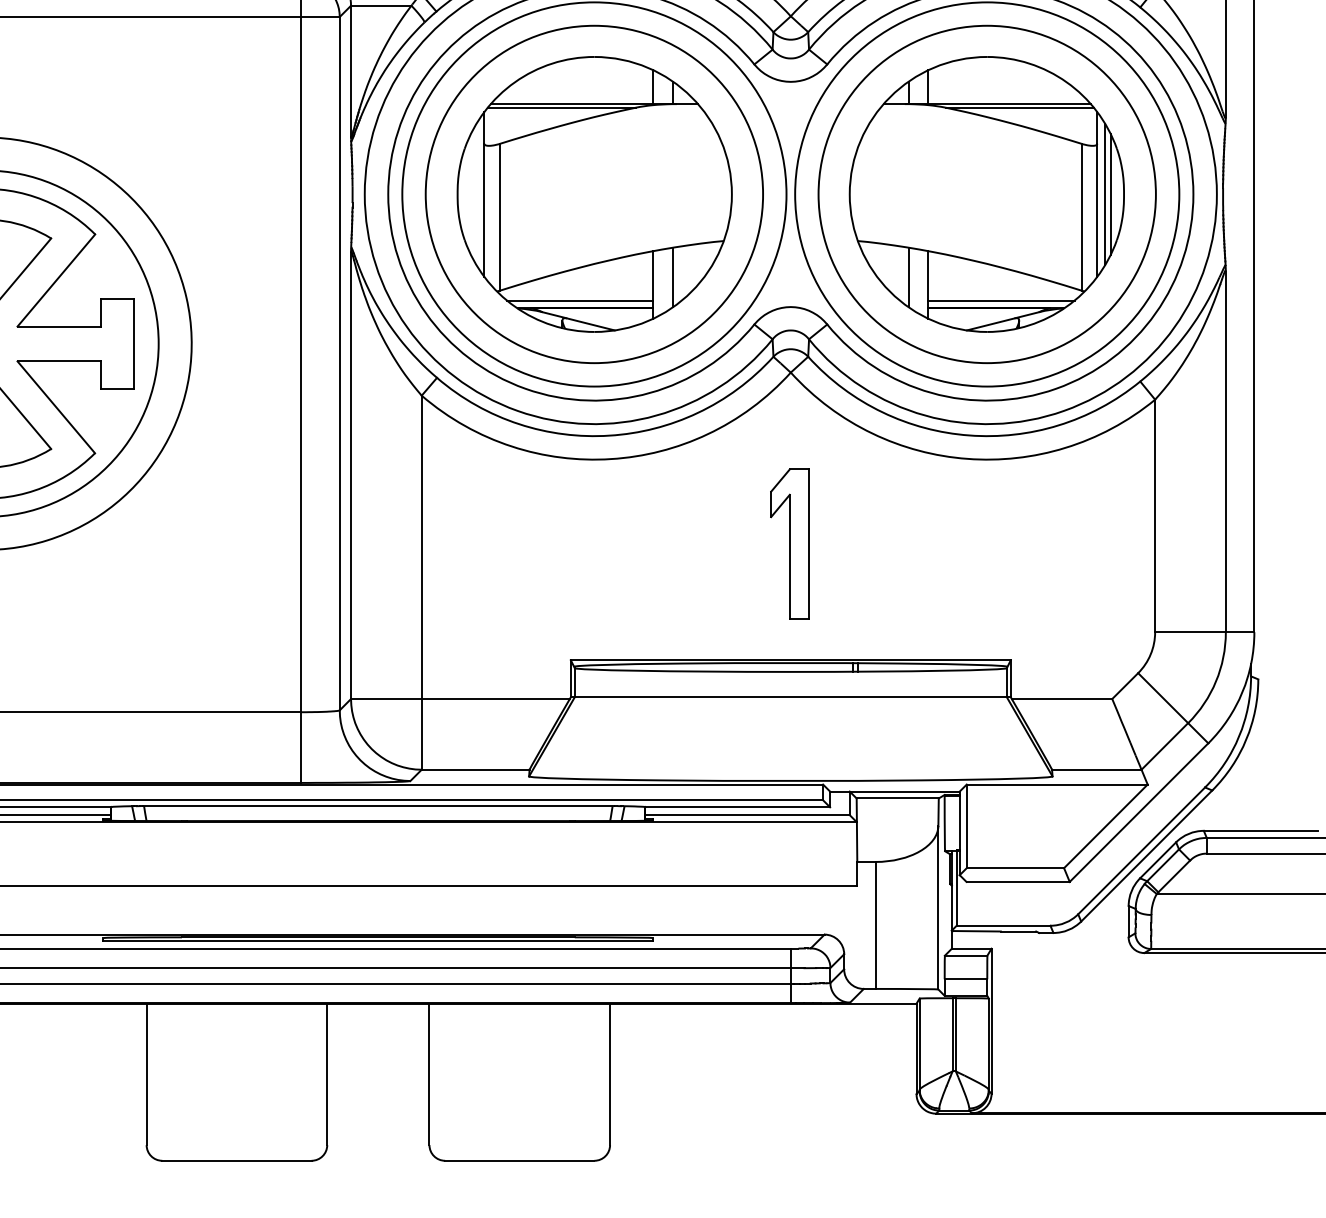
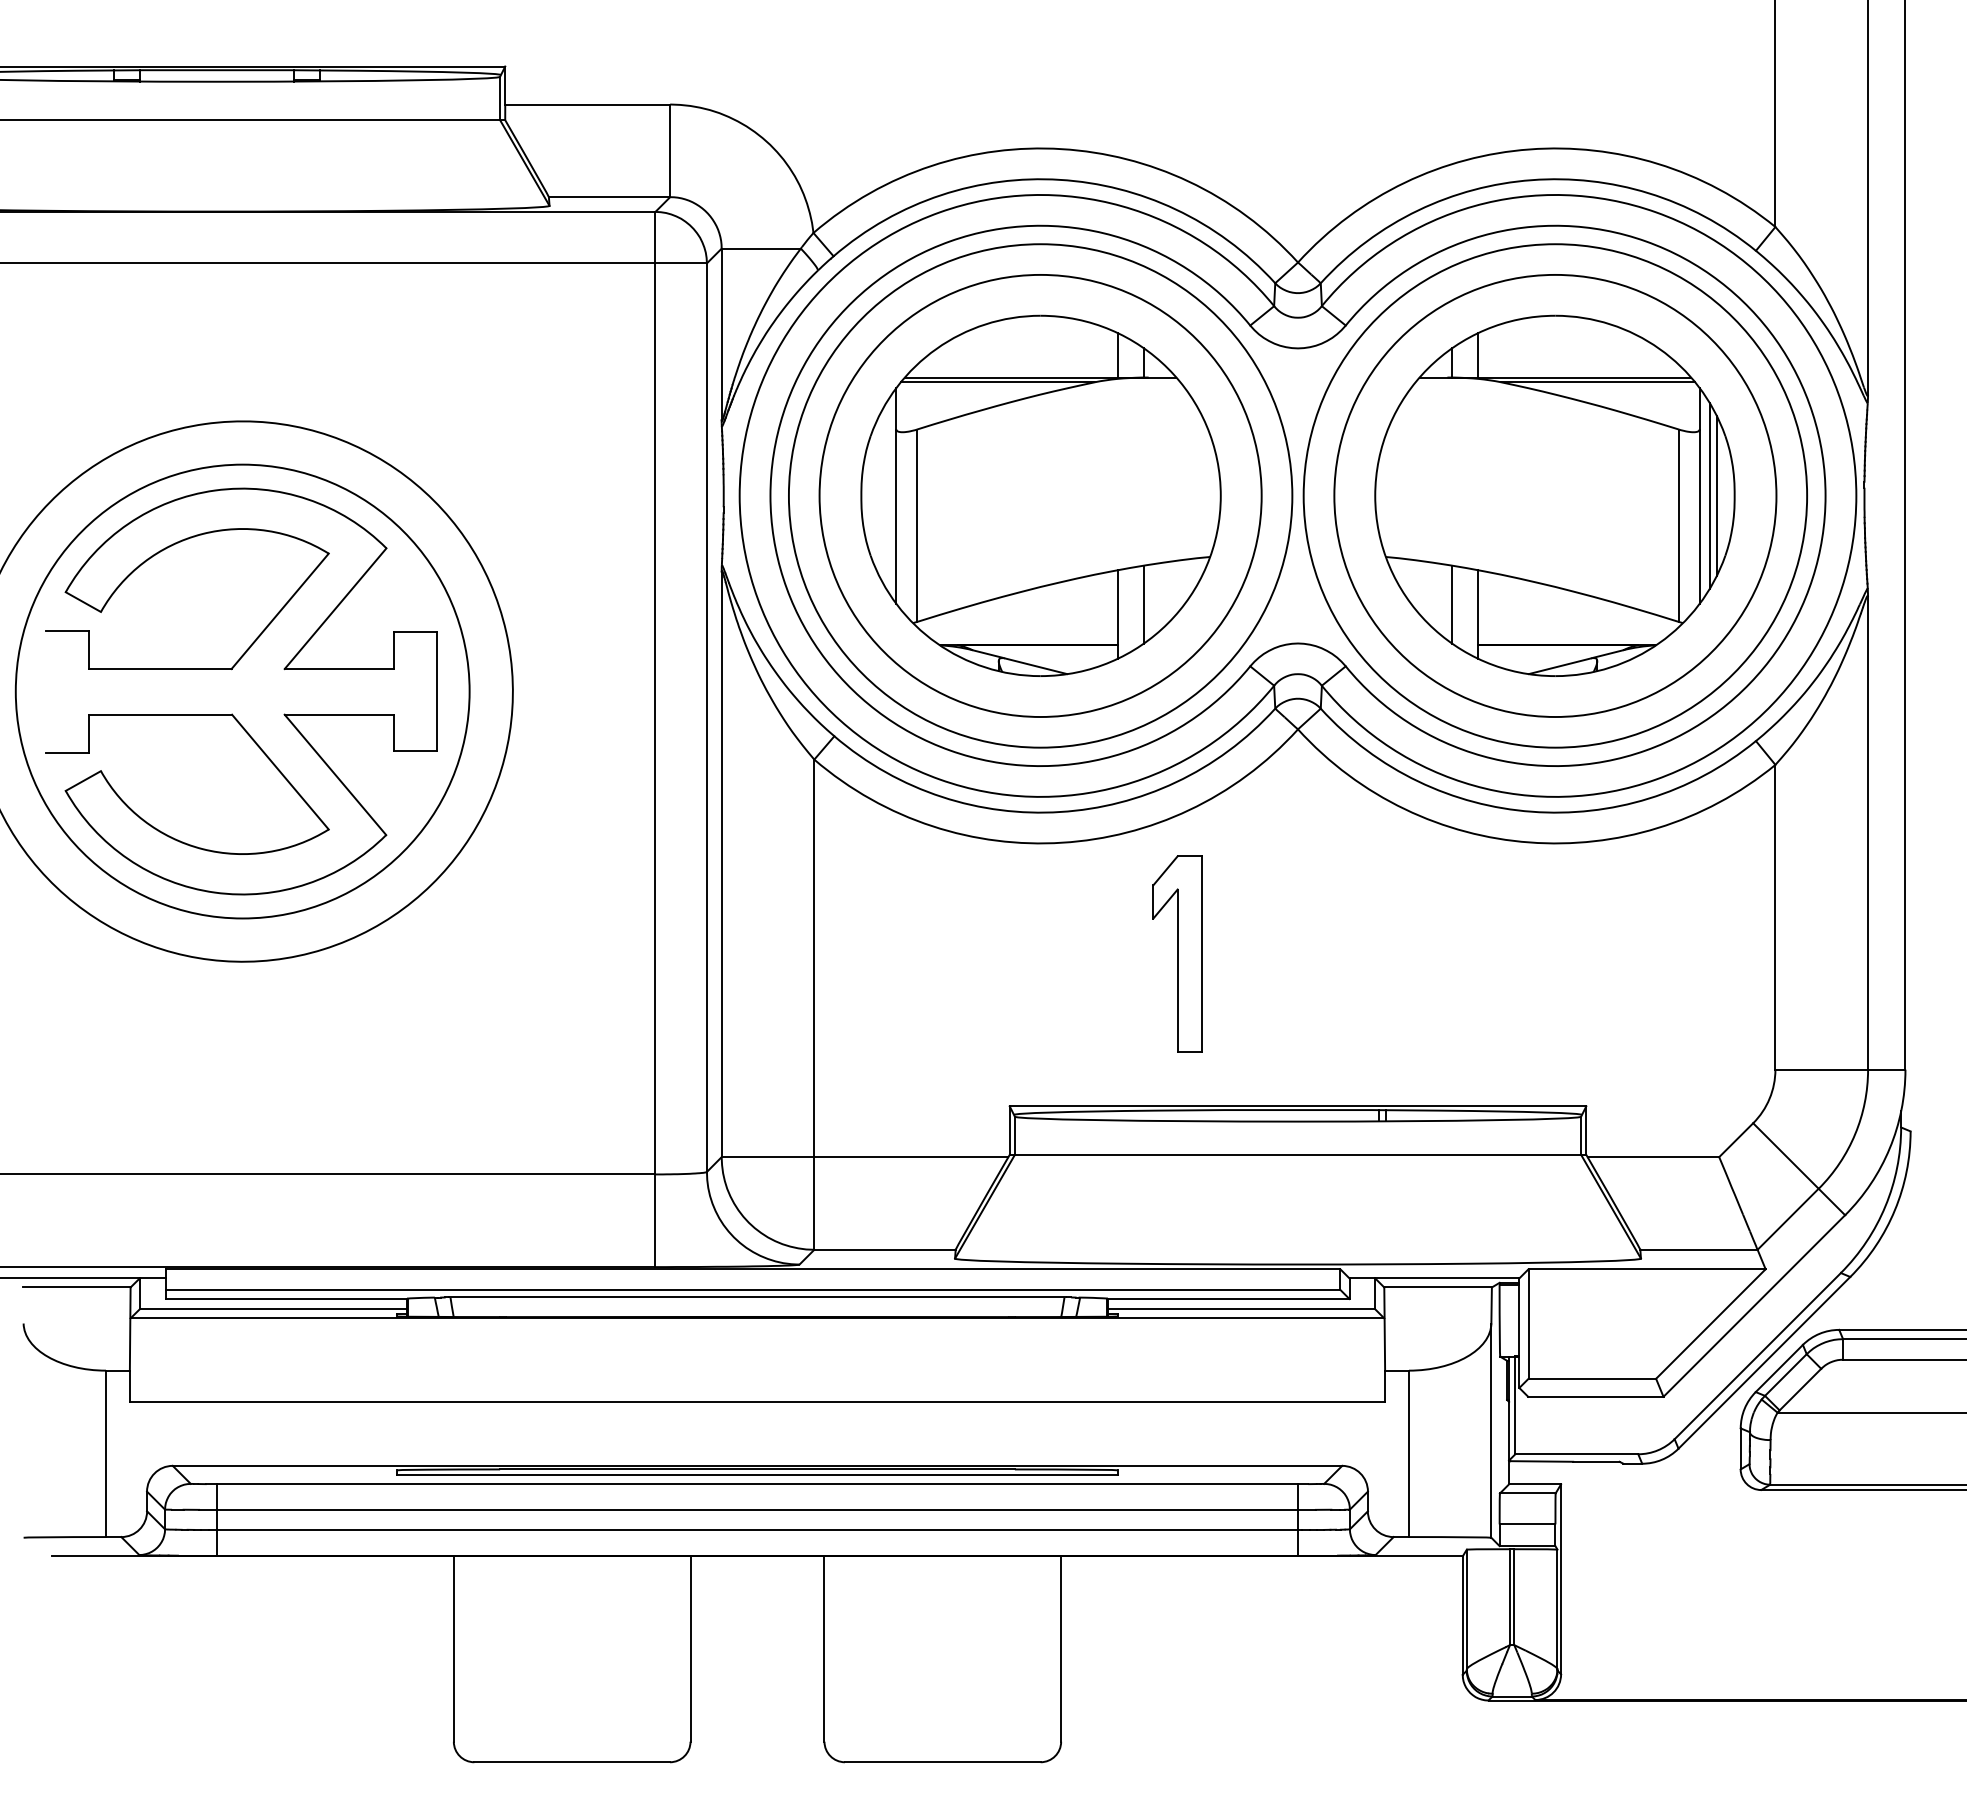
line: (579, 300) -> (1021, 634), removed
line: (1001, 300) -> (1574, 634), removed
part: (789, 543) -> (1177, 953), moved

